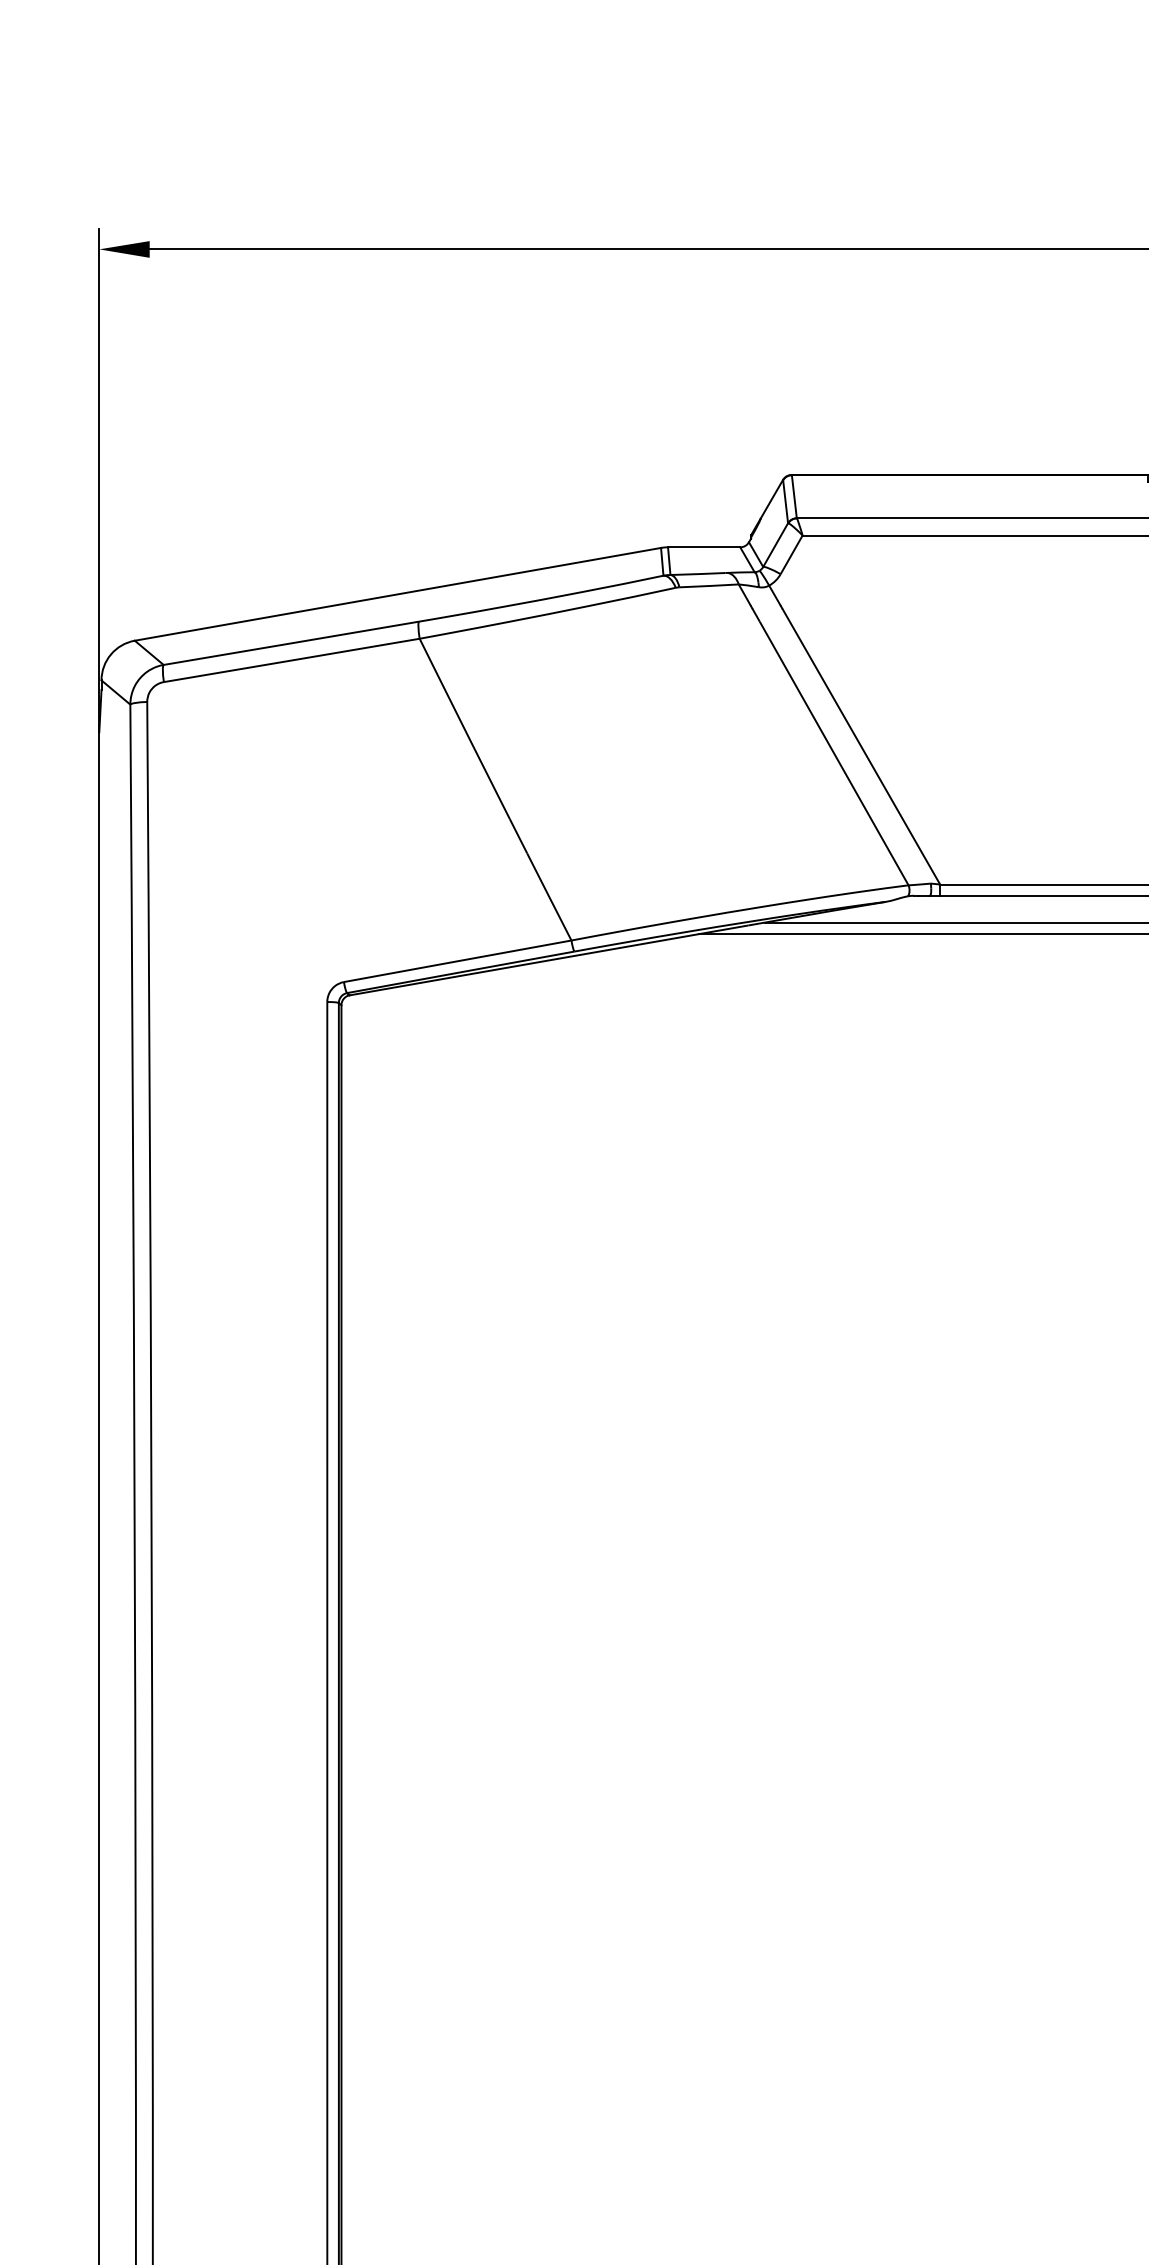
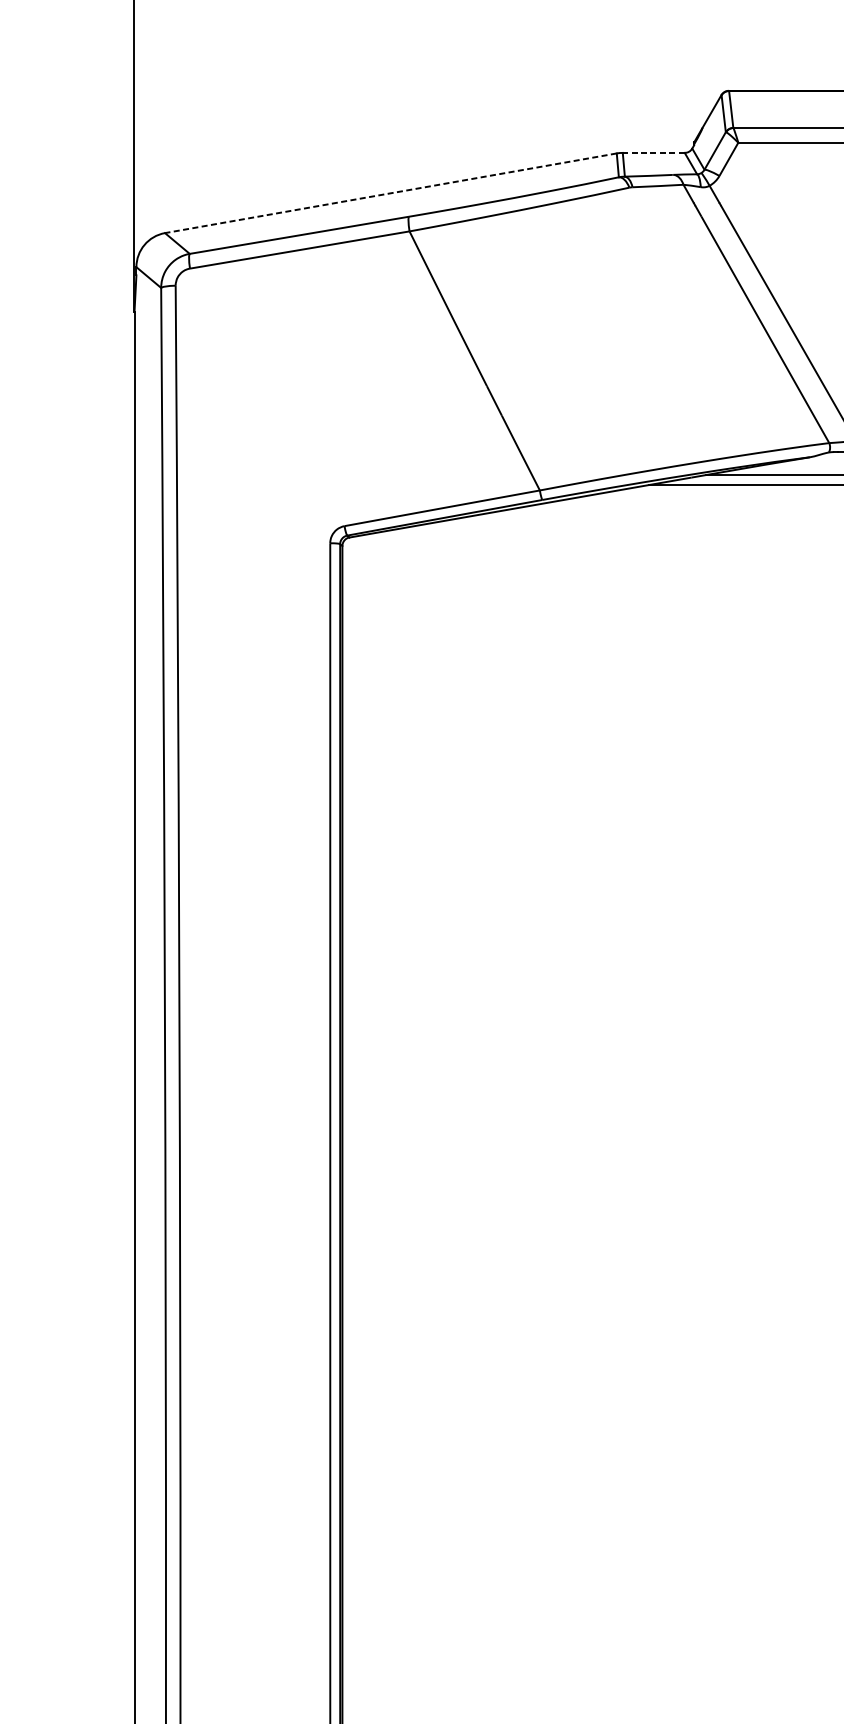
line: (703, 547) -> (653, 153), solid -> dashed
line: (397, 594) -> (390, 193), solid -> dashed

